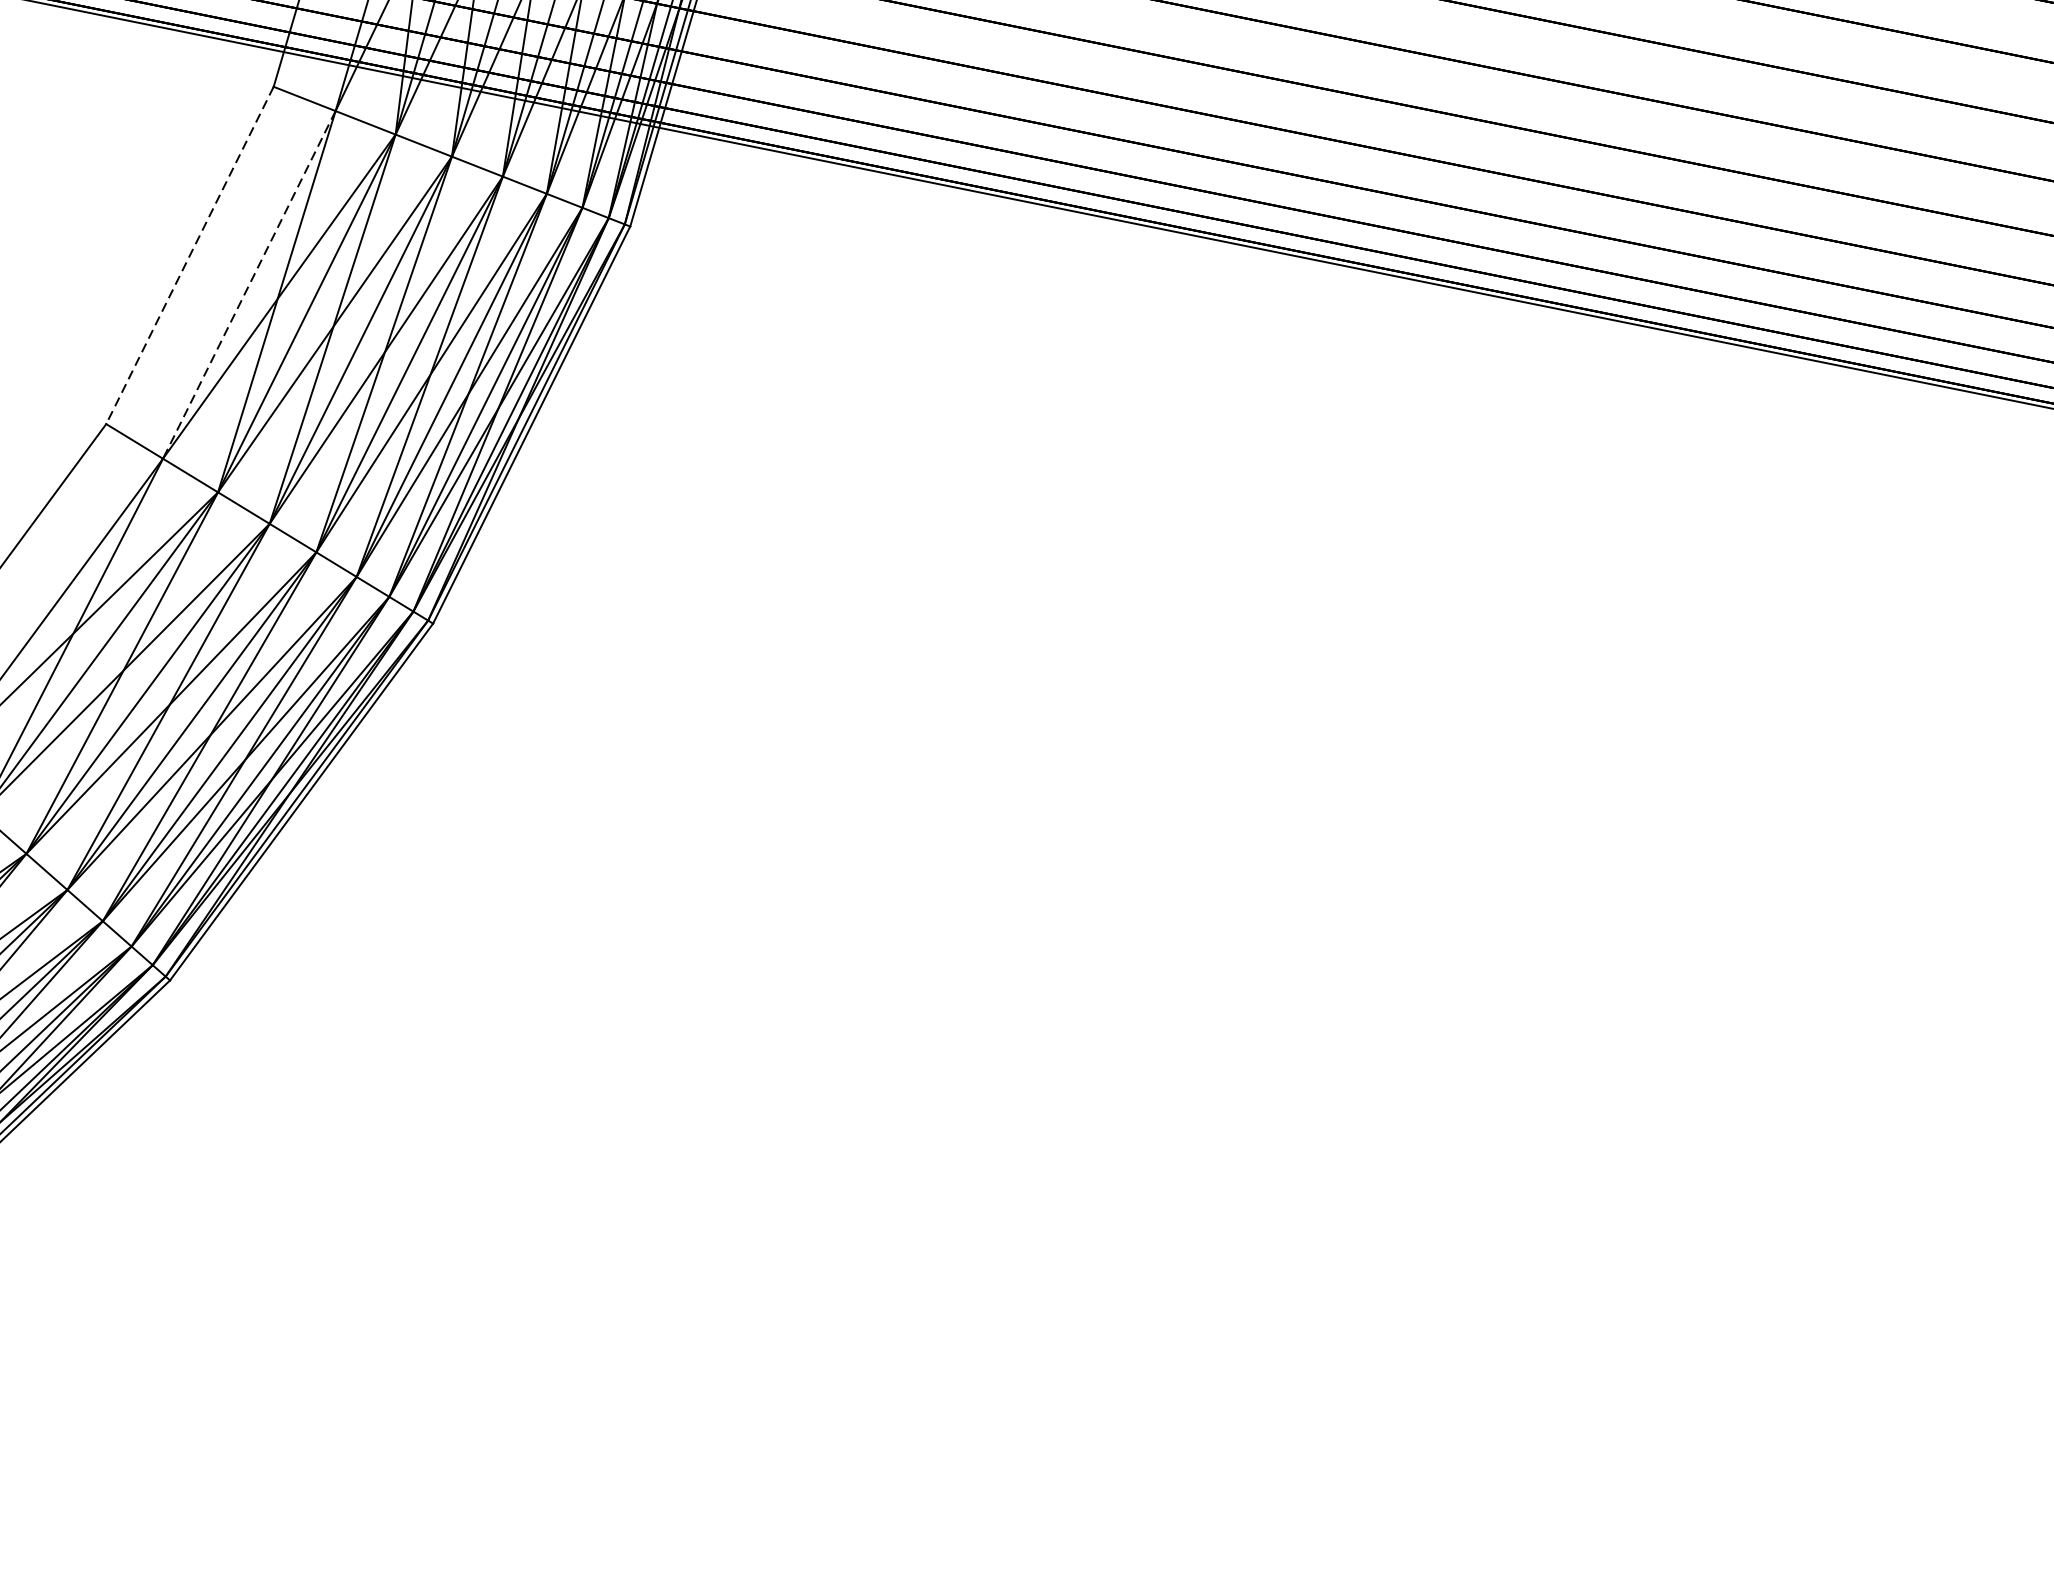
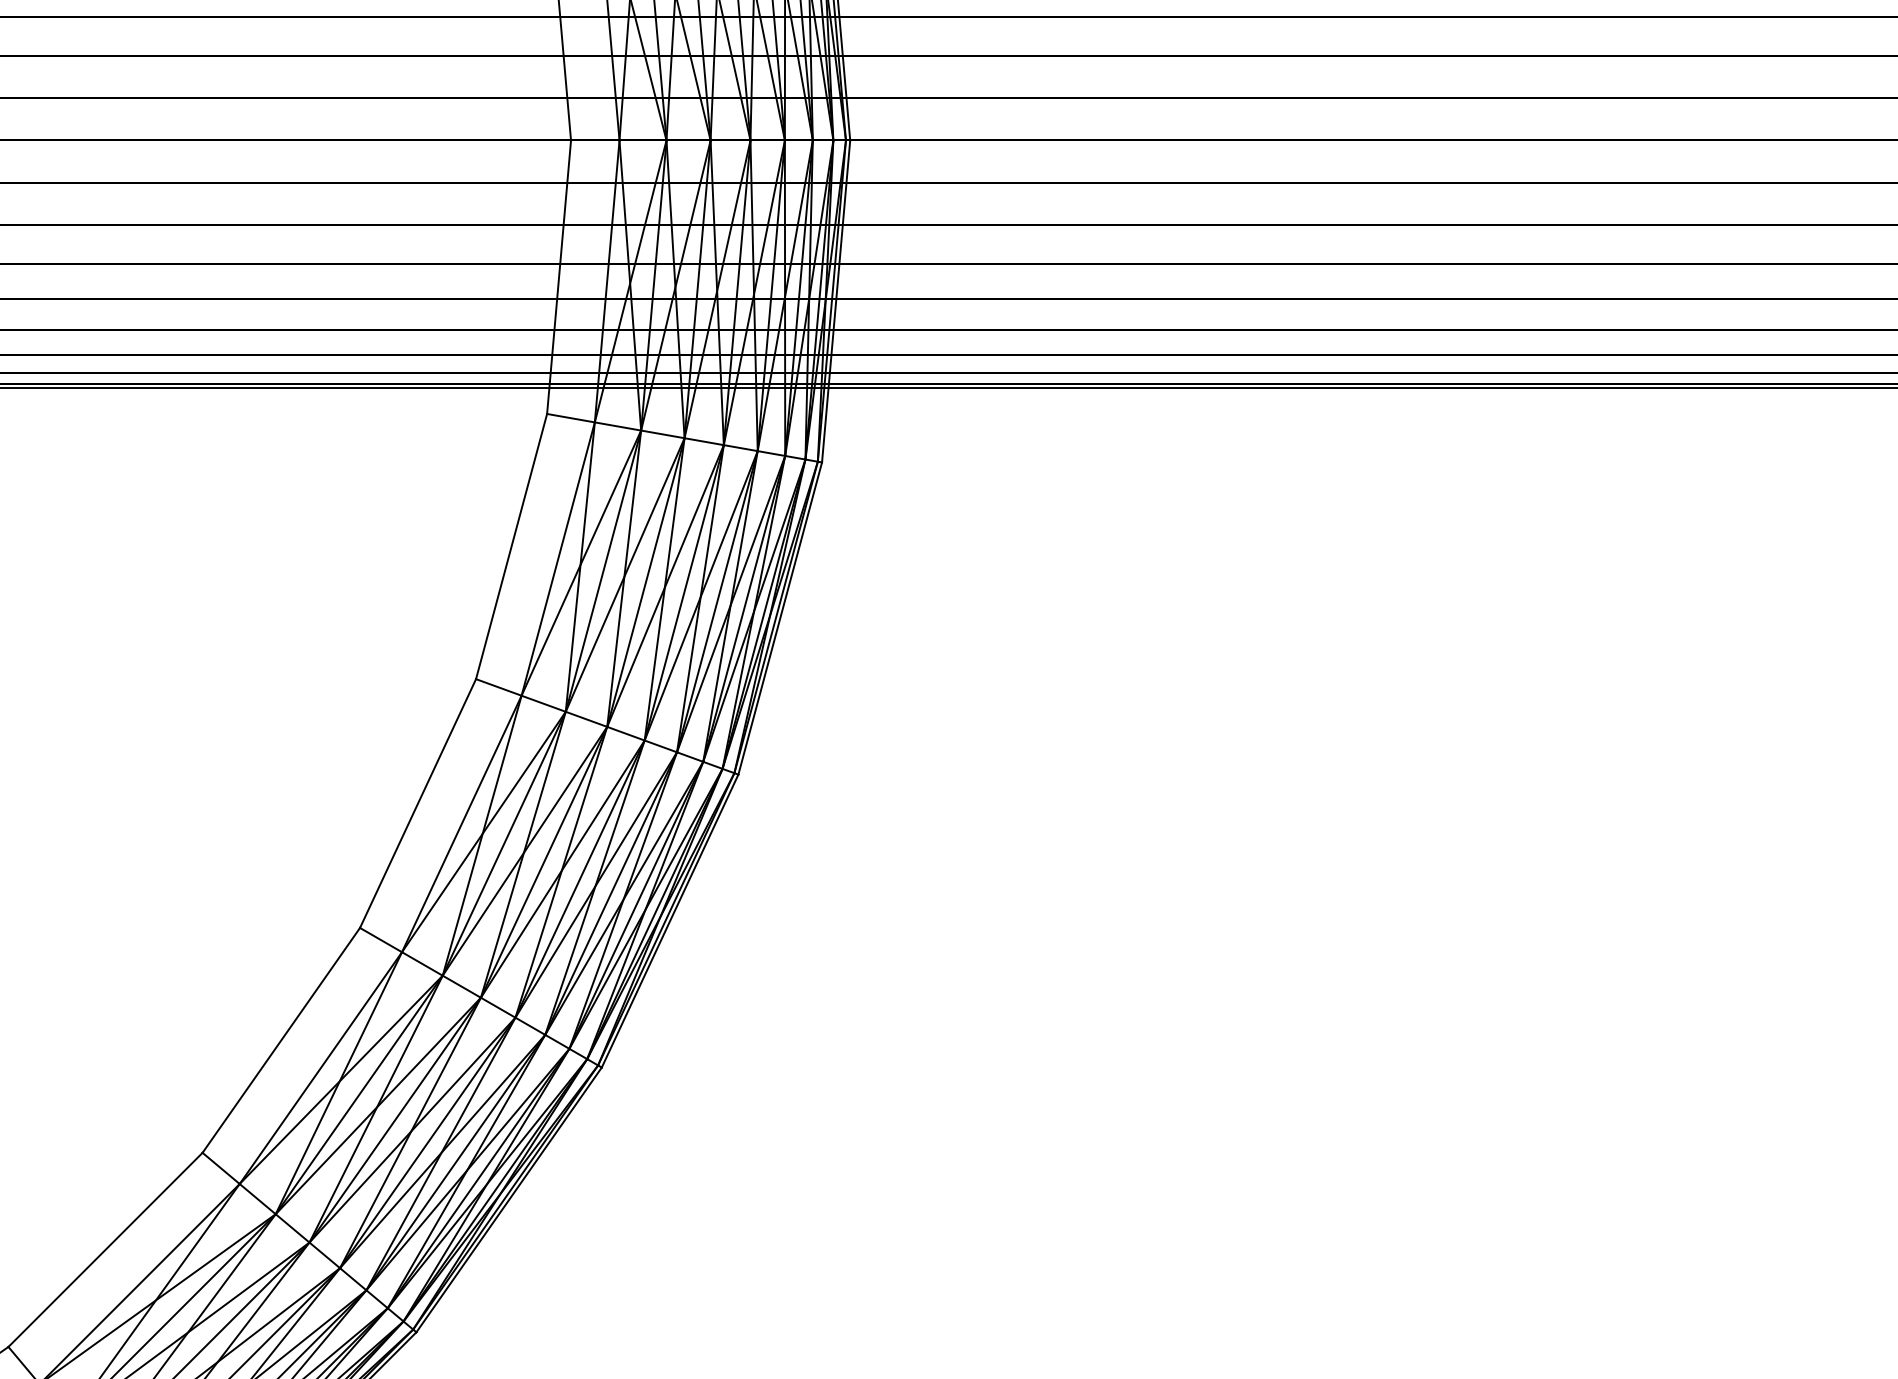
line: (189, 256) -> (511, 547), dashed -> solid
line: (249, 285) -> (558, 559), dashed -> solid

